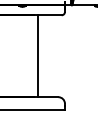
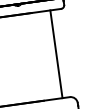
line: (37, 56) -> (56, 54), moved

